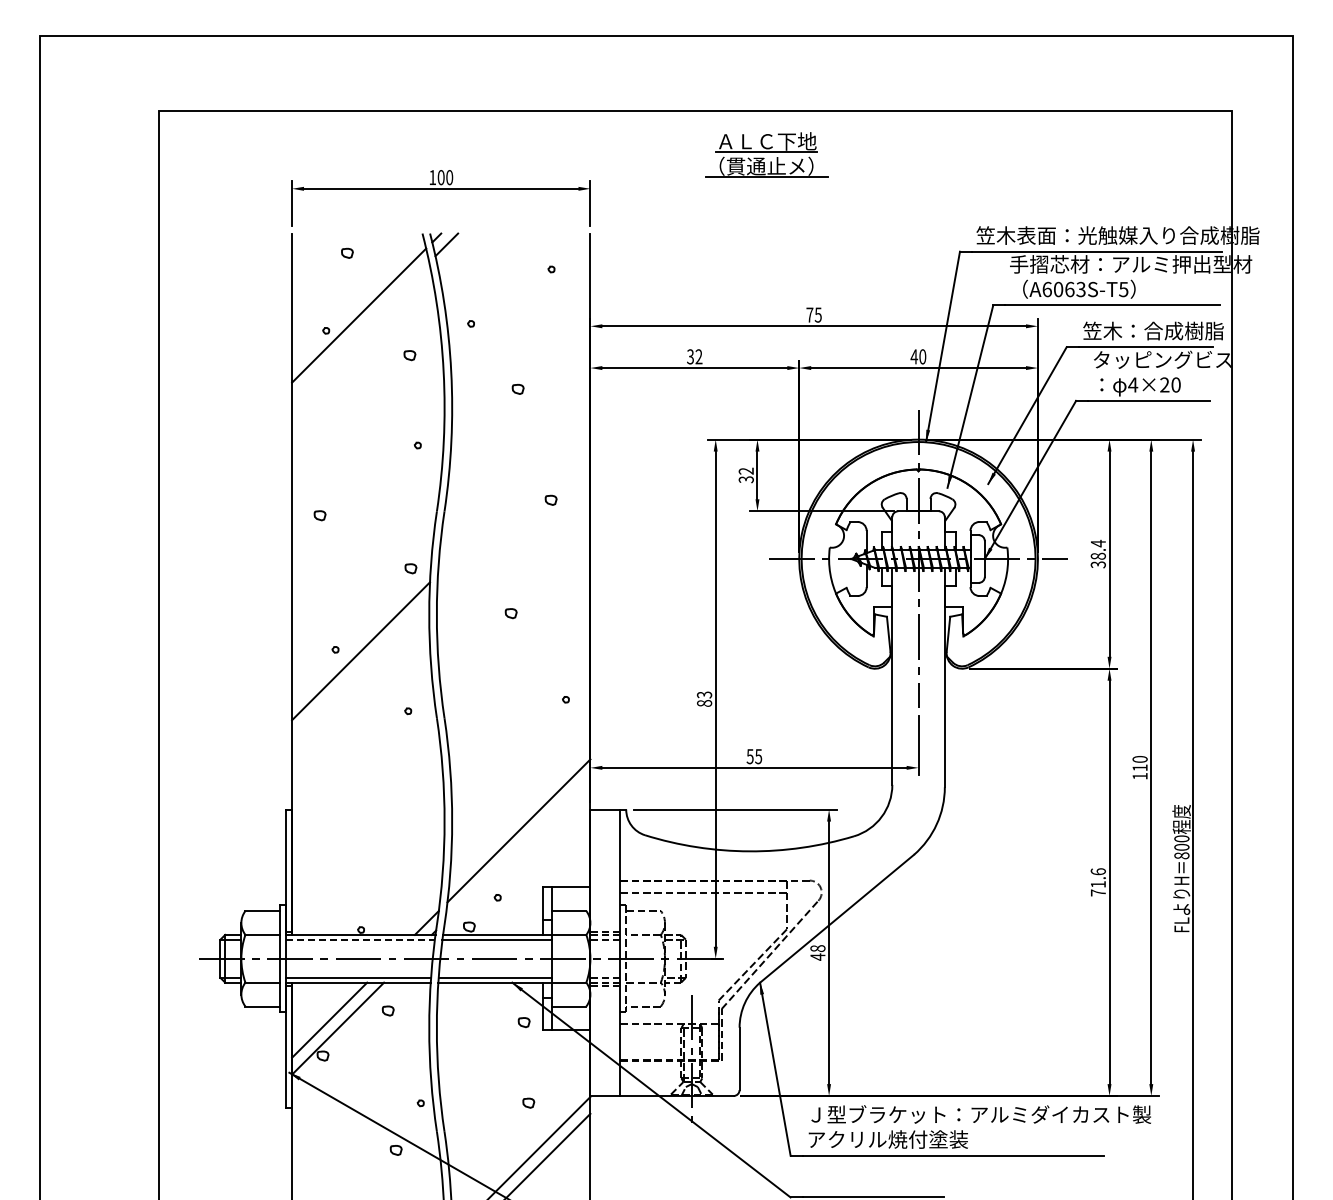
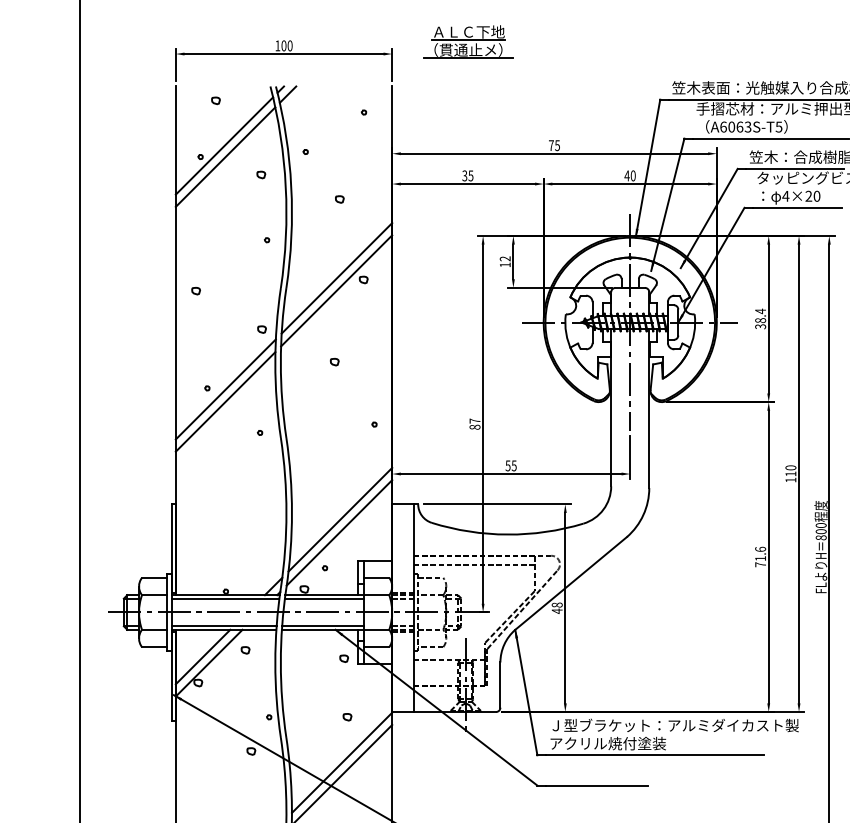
part: (766, 154) -> (468, 41), moved
line: (360, 330) -> (225, 156), added
text: (698, 356) -> (470, 175), 32 -> 35
text: (745, 479) -> (504, 264), 32 -> 12
line: (514, 497) -> (337, 277), added
line: (513, 514) -> (336, 290), added
line: (360, 668) -> (225, 401), added
text: (704, 694) -> (474, 420), 83 -> 87
line: (517, 848) -> (339, 532), added
line: (361, 939) -> (226, 598), dashed -> solid

